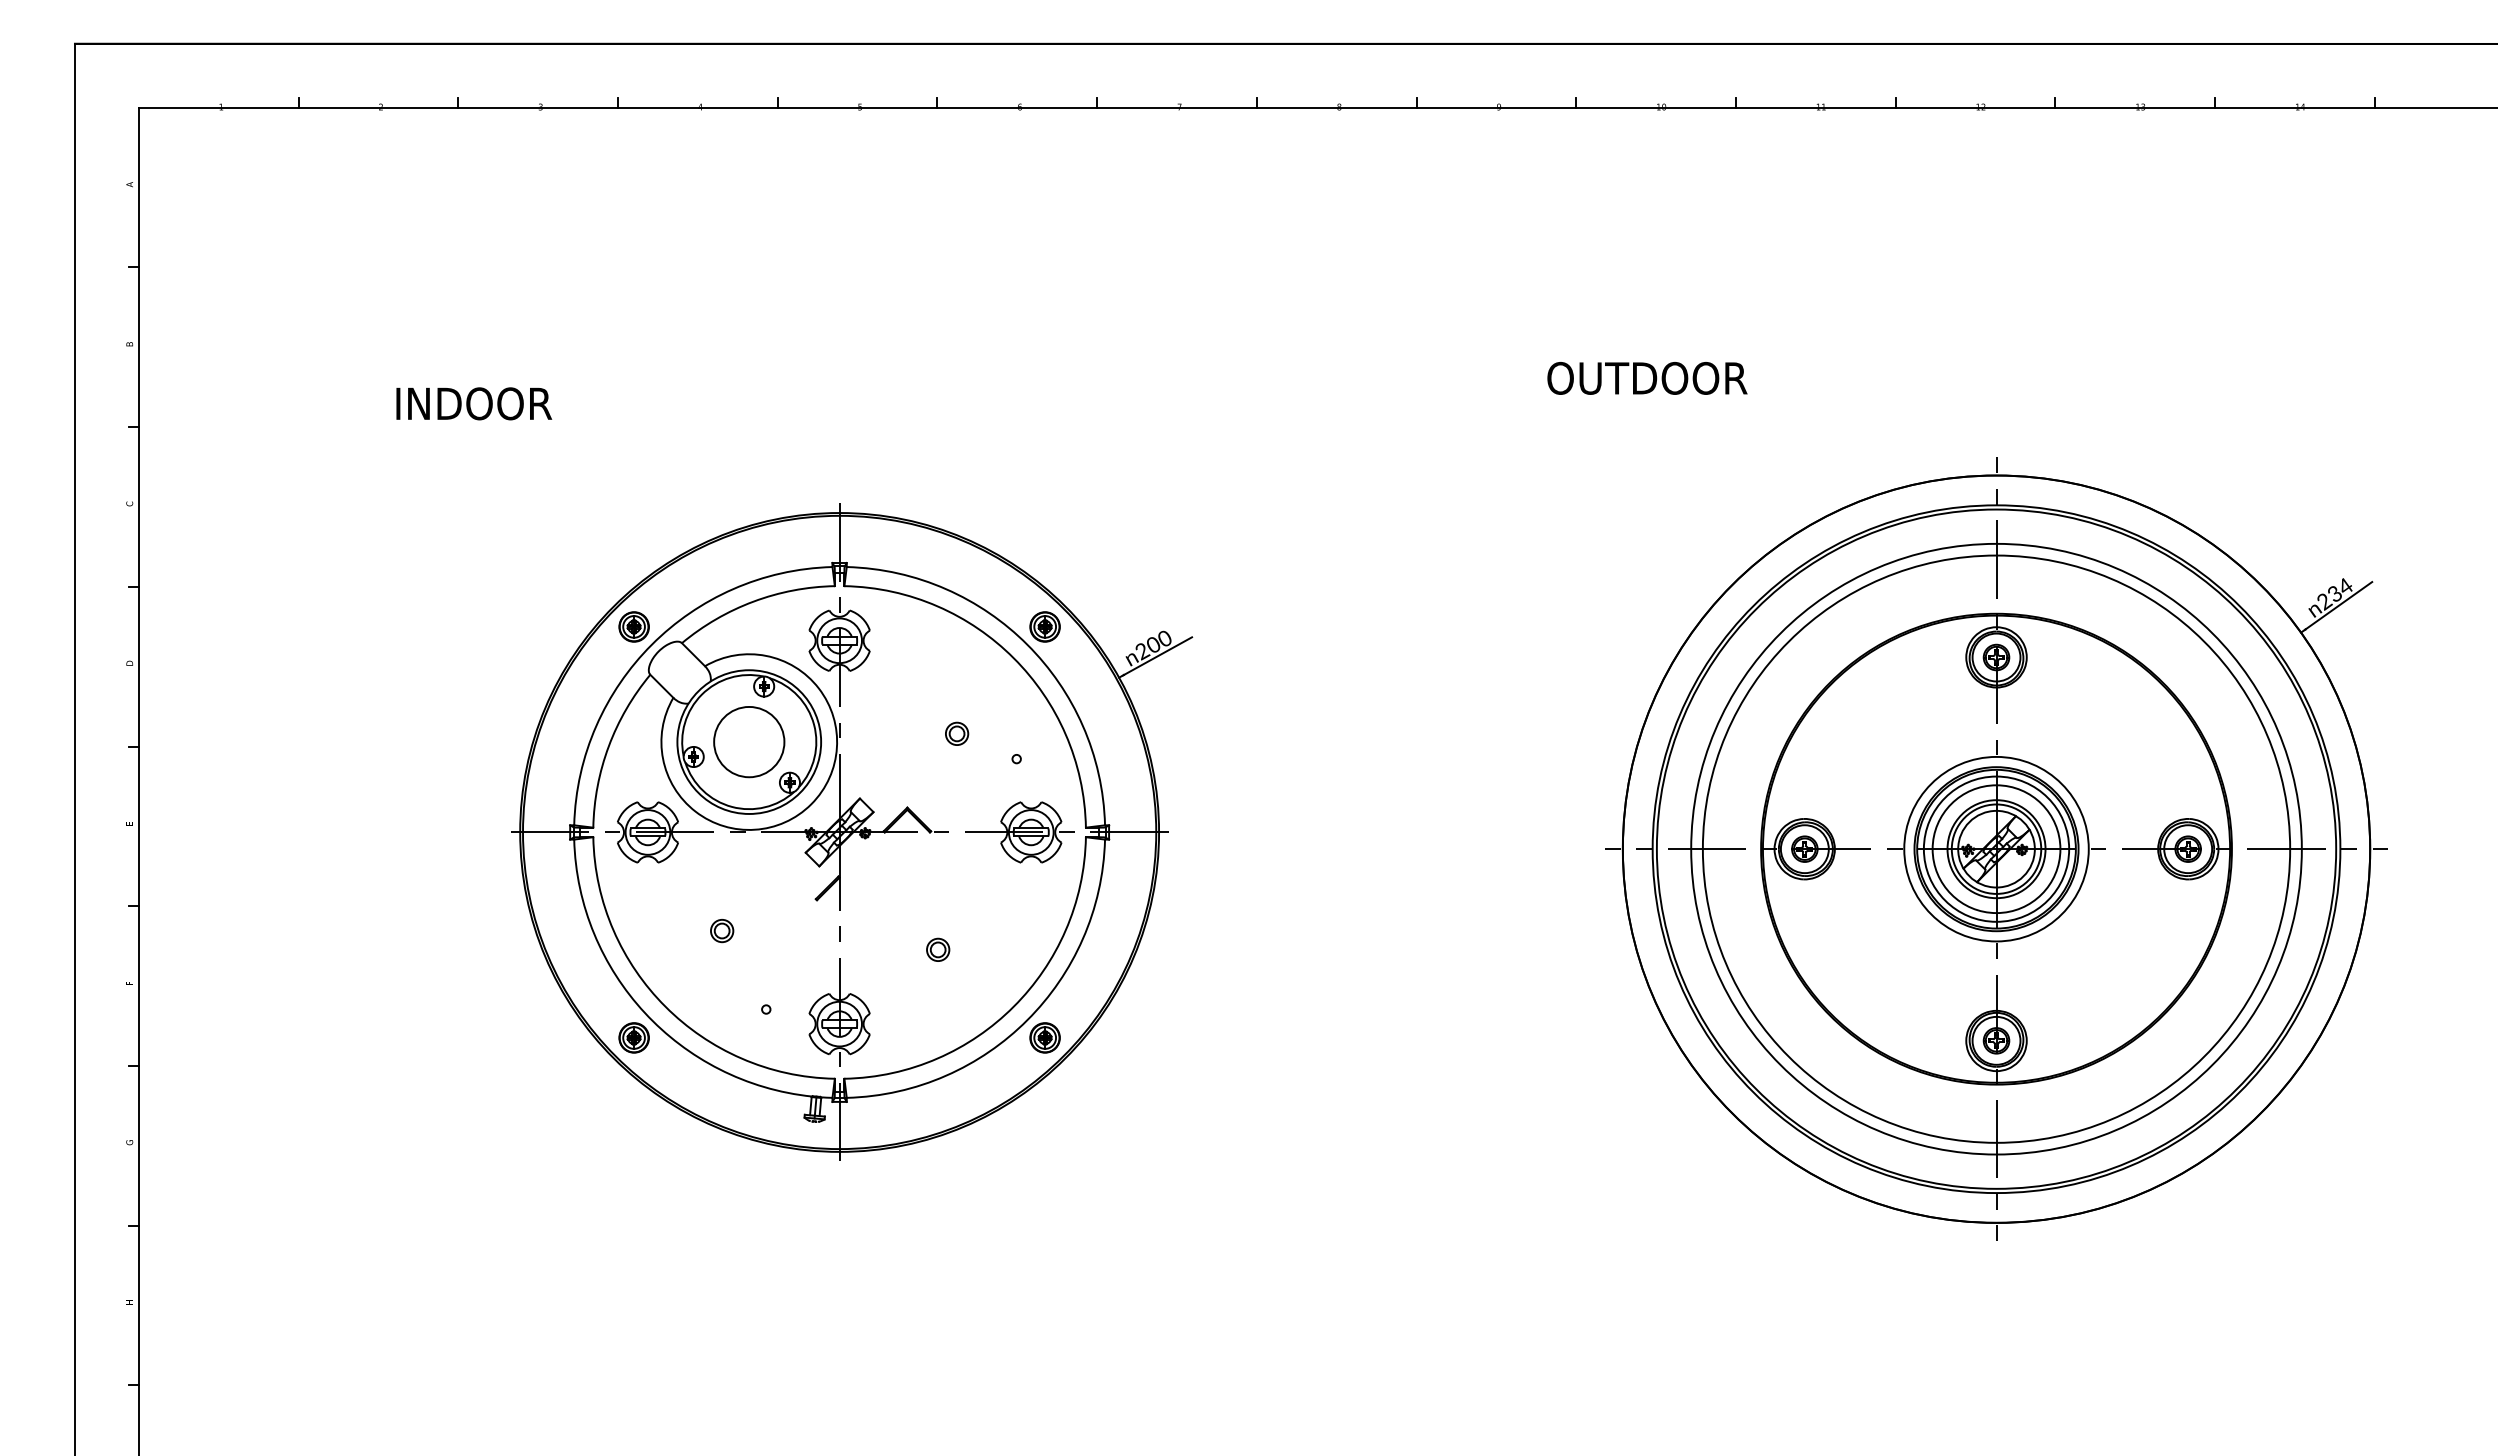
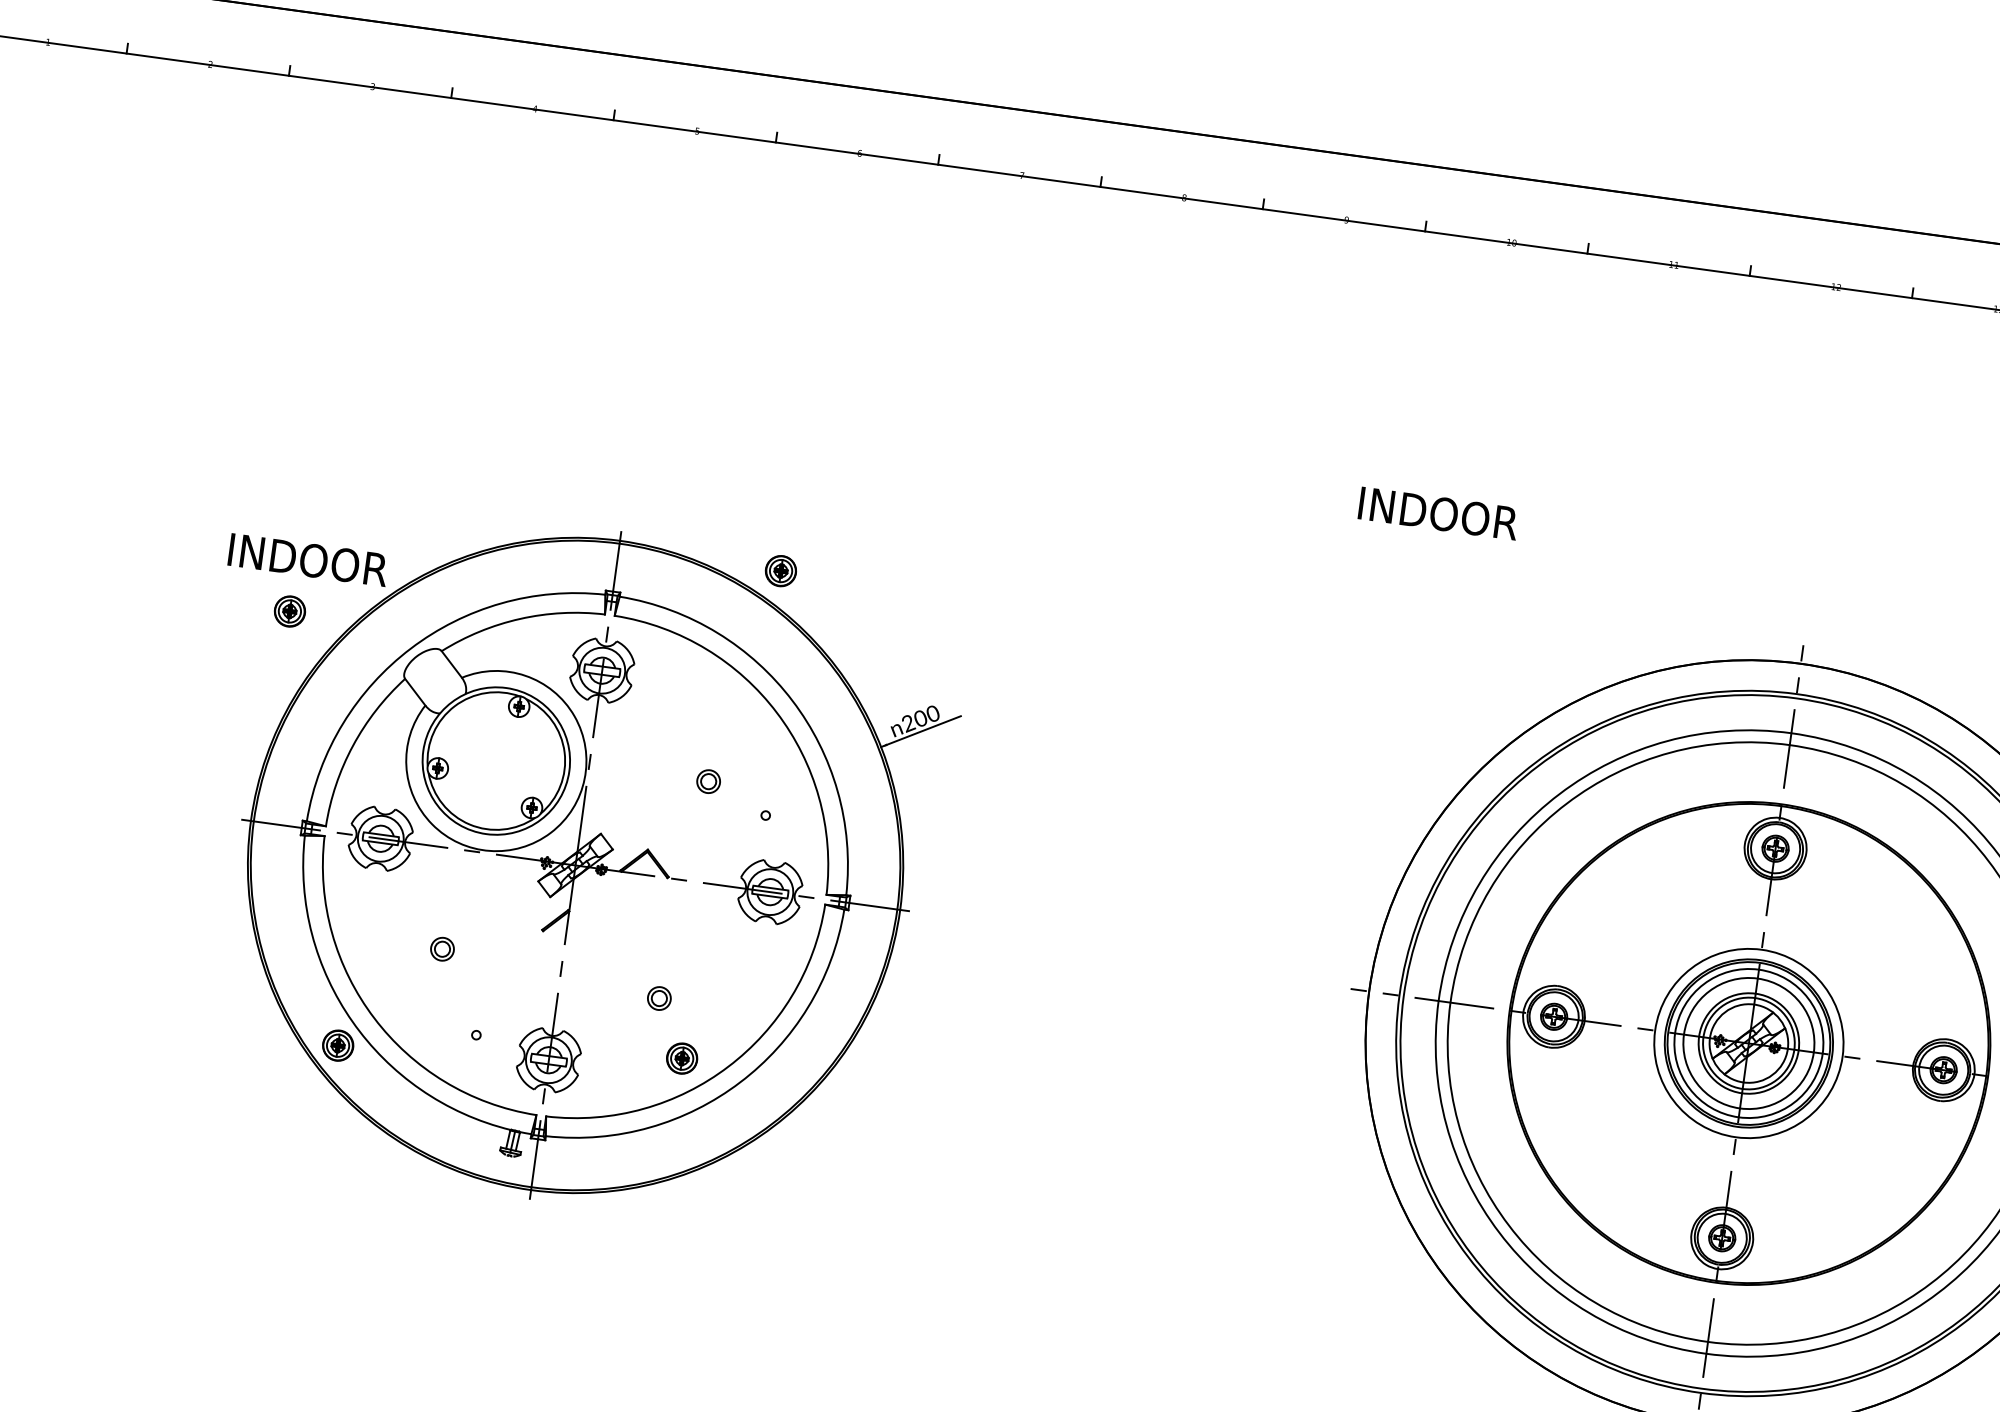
text: (1647, 377) -> (1459, 515), OUTDOOR -> INDOOR
text: (474, 403) -> (308, 559), moved
part: (633, 626) -> (289, 610), moved
part: (1044, 626) -> (780, 570), moved
circle: (749, 742) -> (496, 761), removed
part: (1044, 1037) -> (681, 1058), moved

